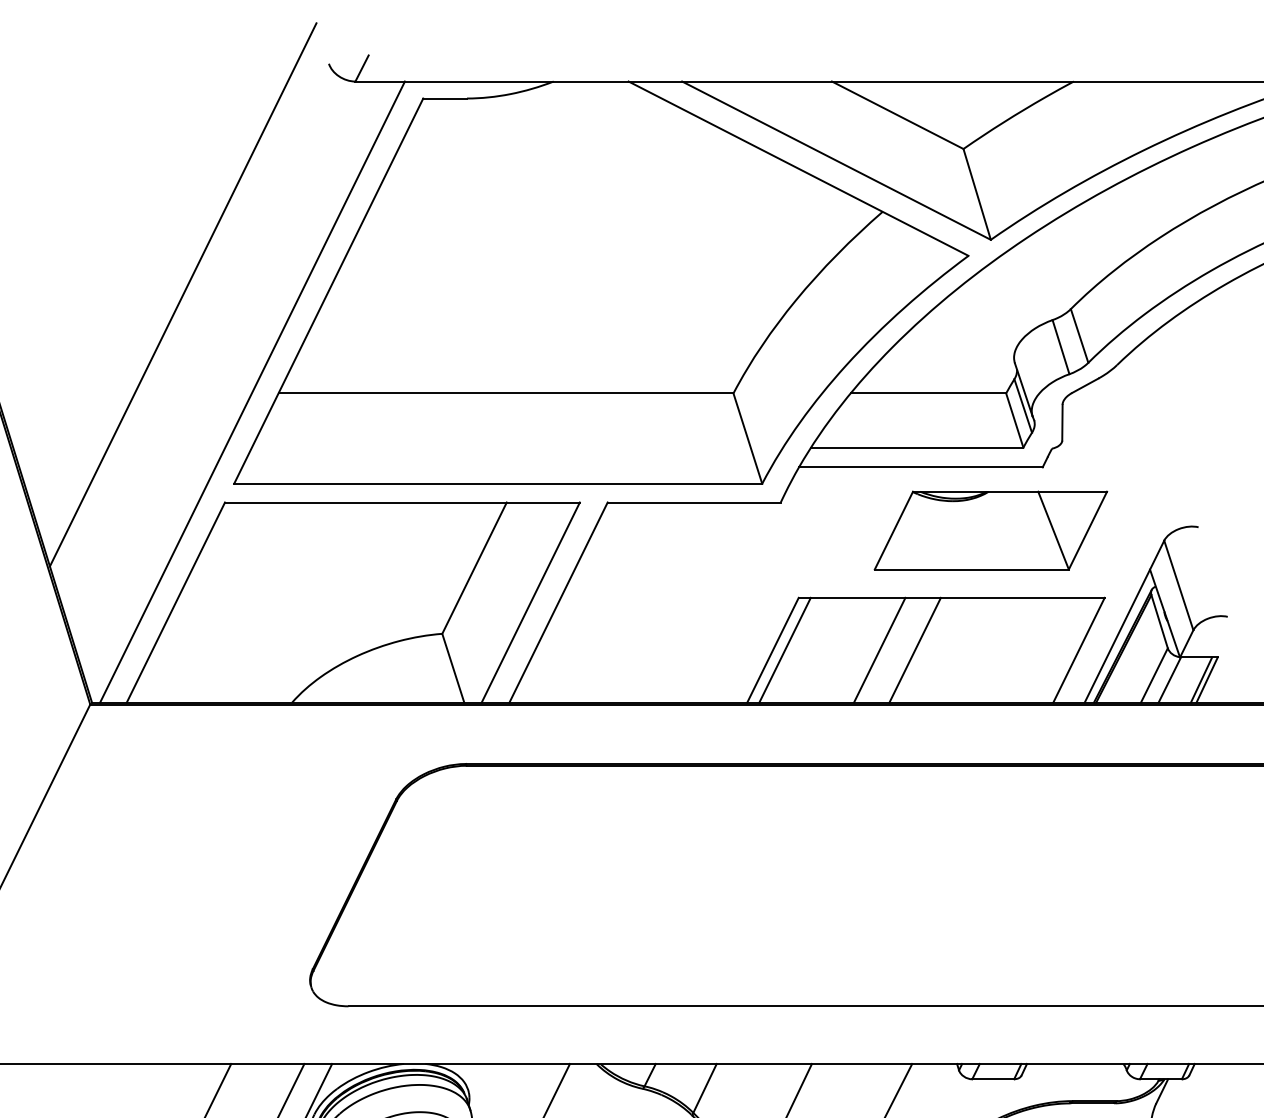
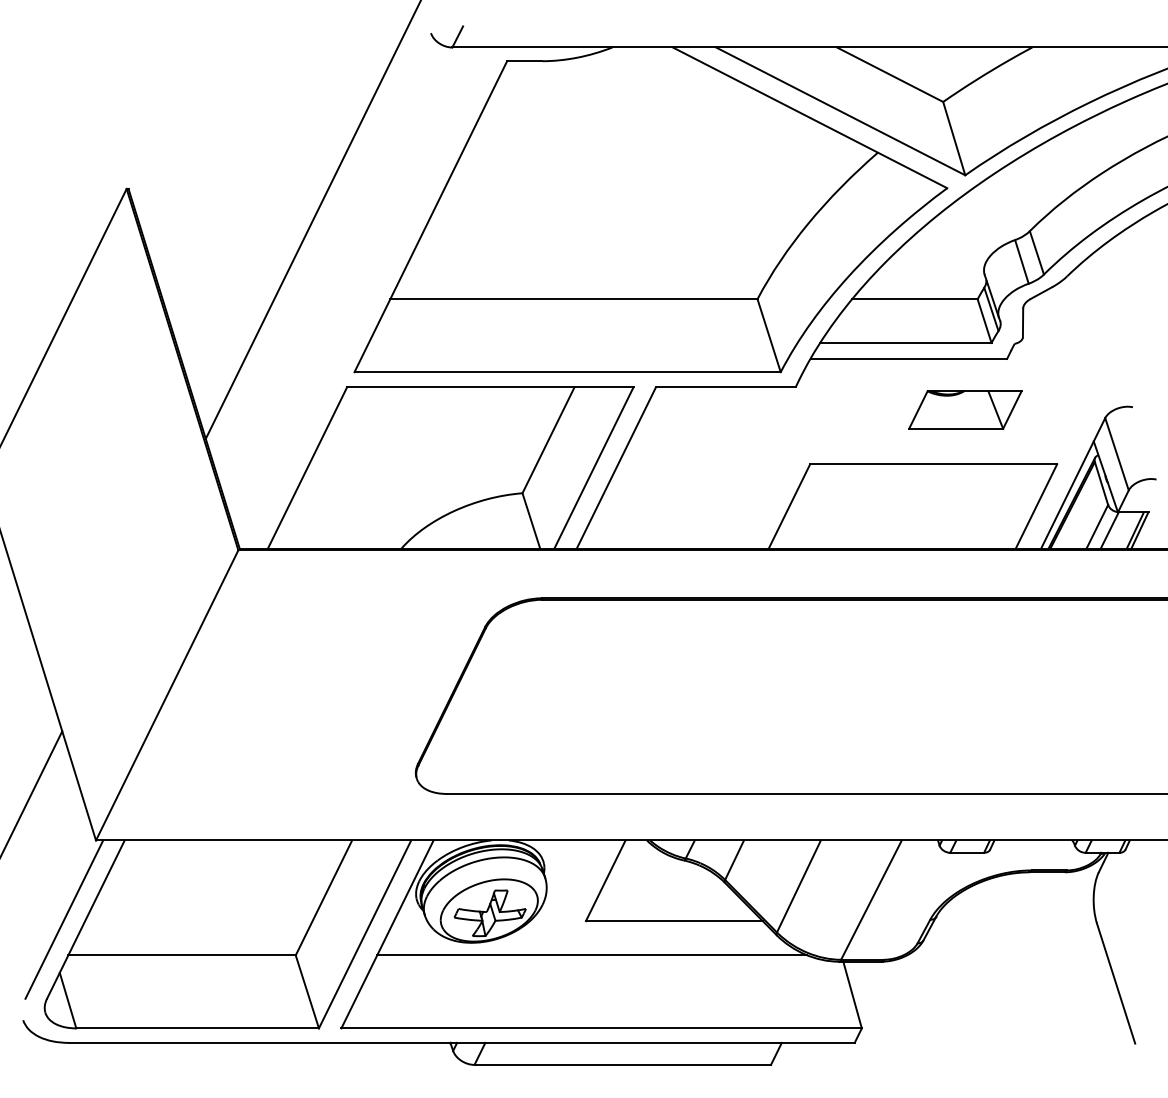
line: (252, 391) -> (369, 297), removed
part: (991, 530) -> (965, 409), size x0.6
line: (784, 650) -> (798, 506), removed
line: (879, 650) -> (875, 506), removed
line: (914, 650) -> (903, 506), removed

